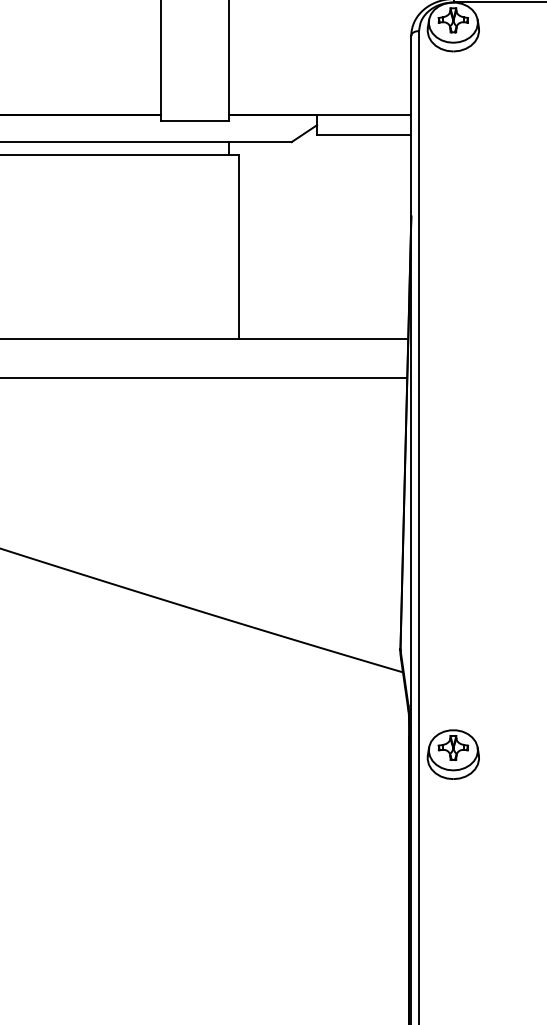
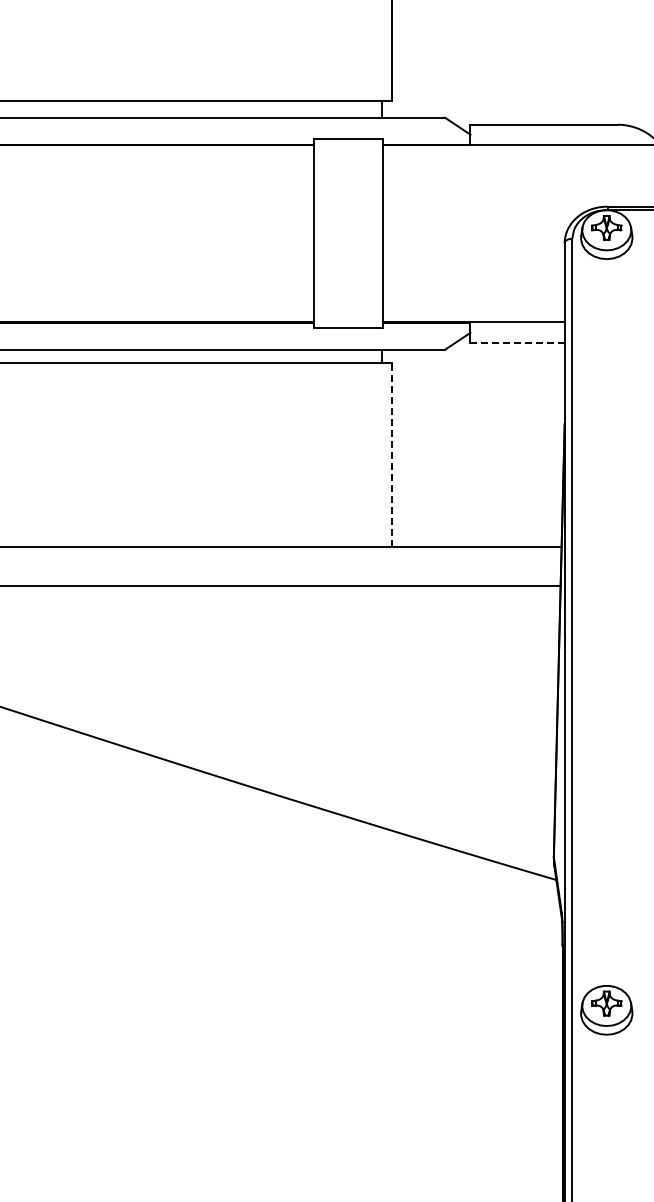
line: (365, 134) -> (518, 342), solid -> dashed
line: (239, 246) -> (392, 454), solid -> dashed
part: (453, 754) -> (606, 1010), moved

